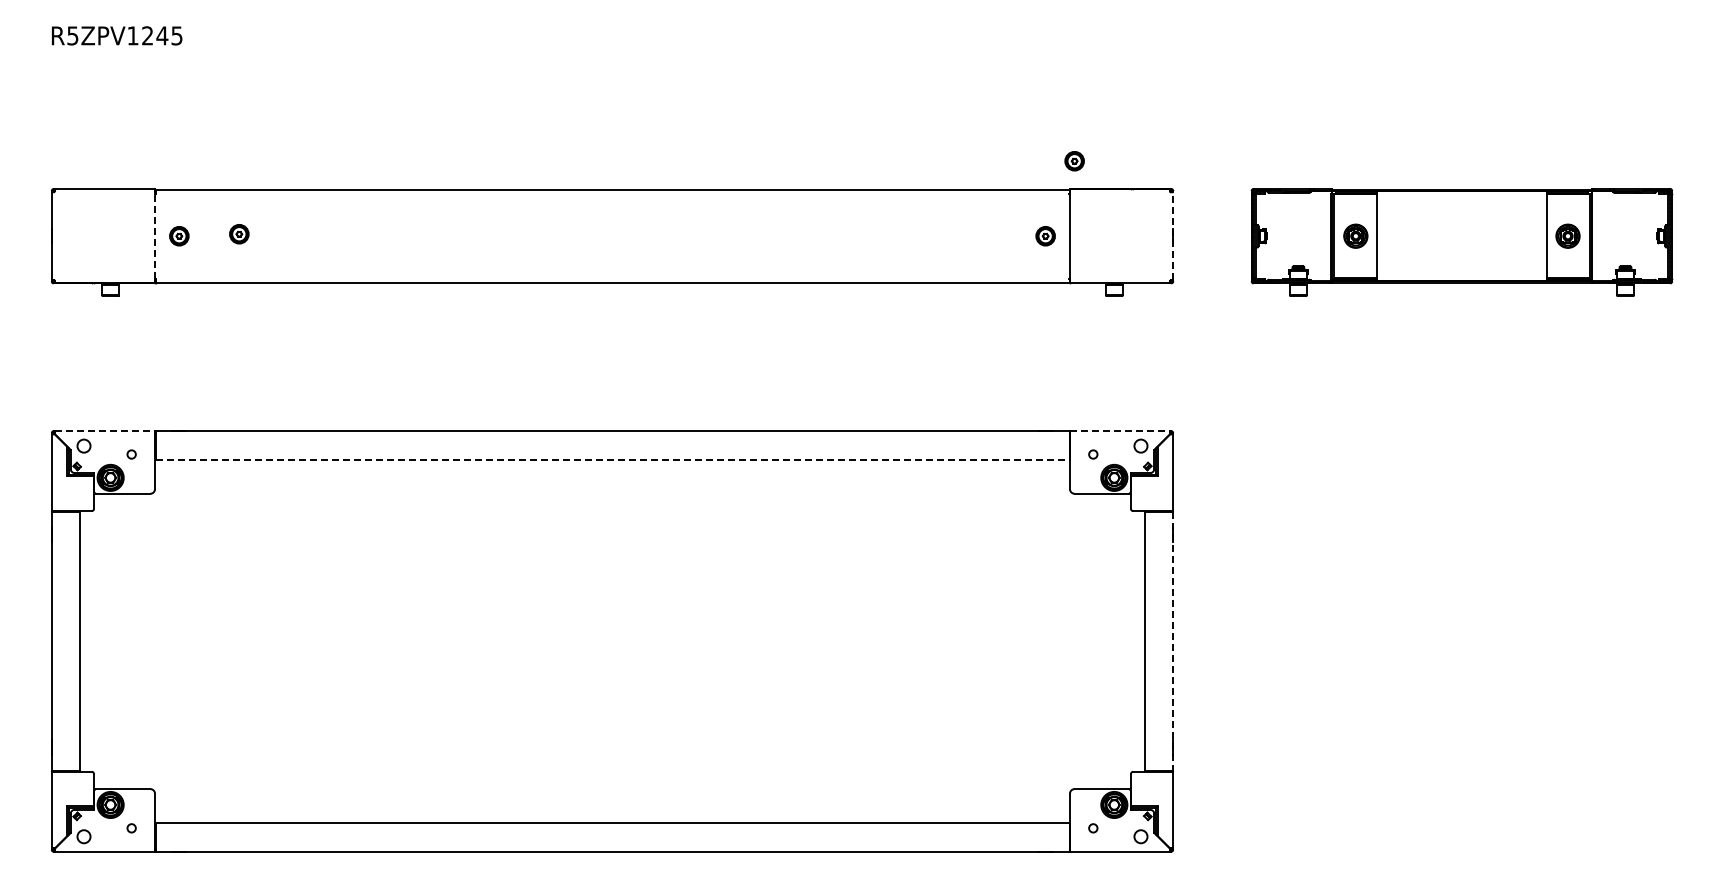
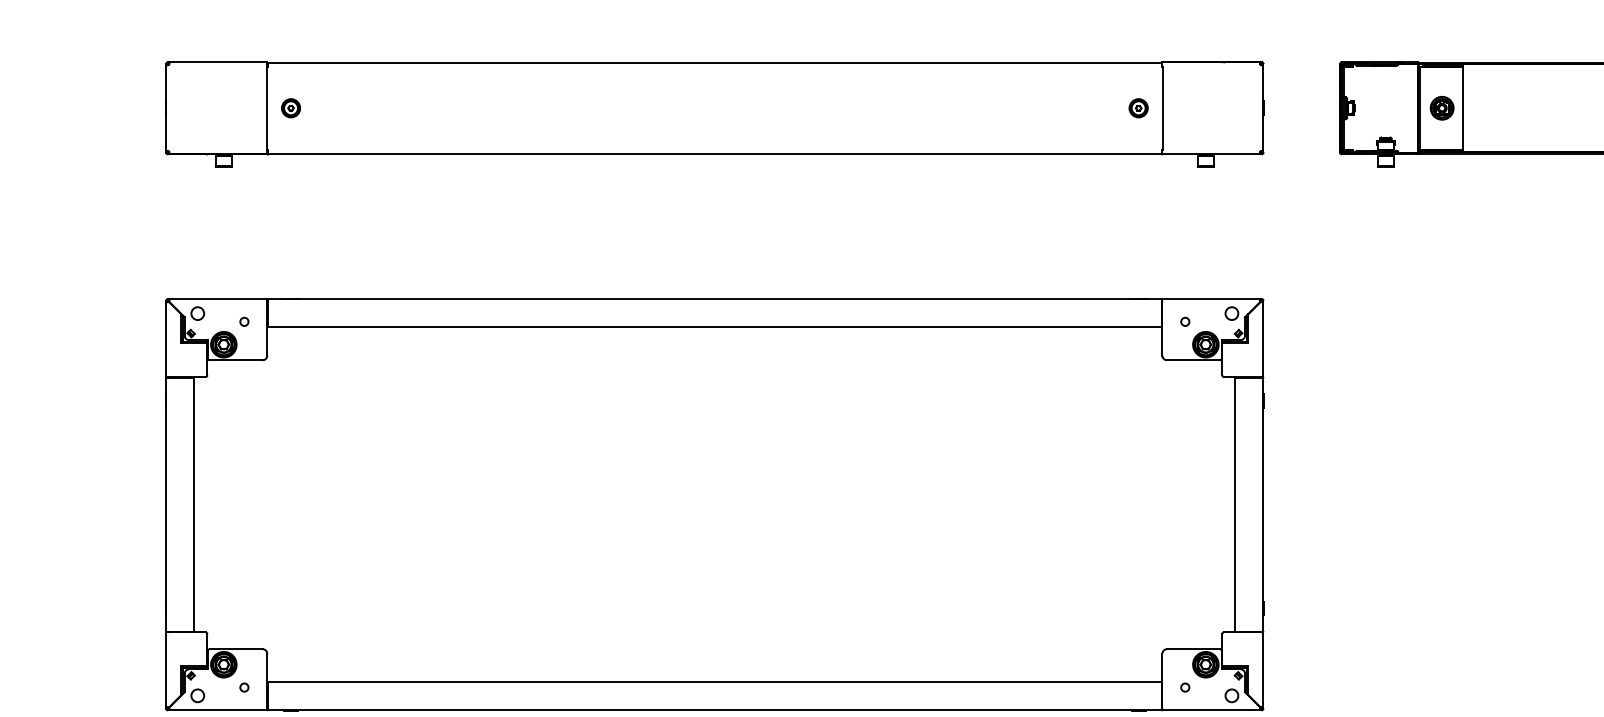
part: (1074, 161) -> (1166, 35), removed
part: (239, 234) -> (349, 106), removed
line: (154, 235) -> (266, 107), dashed -> solid
line: (1173, 236) -> (1263, 108), dashed -> solid
line: (105, 431) -> (218, 299), dashed -> solid
line: (1119, 431) -> (1210, 299), dashed -> solid
line: (612, 459) -> (714, 326), dashed -> solid
line: (1173, 641) -> (1263, 504), dashed -> solid

